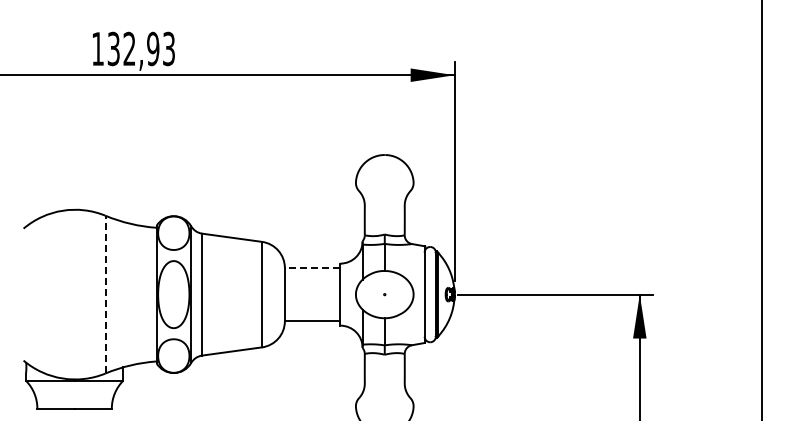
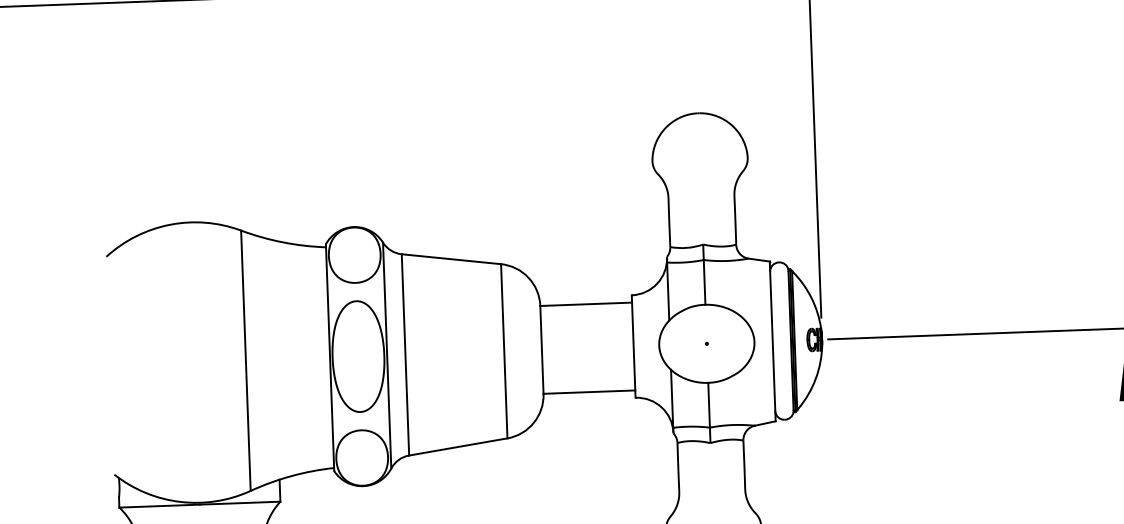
line: (312, 268) -> (585, 305), dashed -> solid
line: (105, 294) -> (245, 360), dashed -> solid

